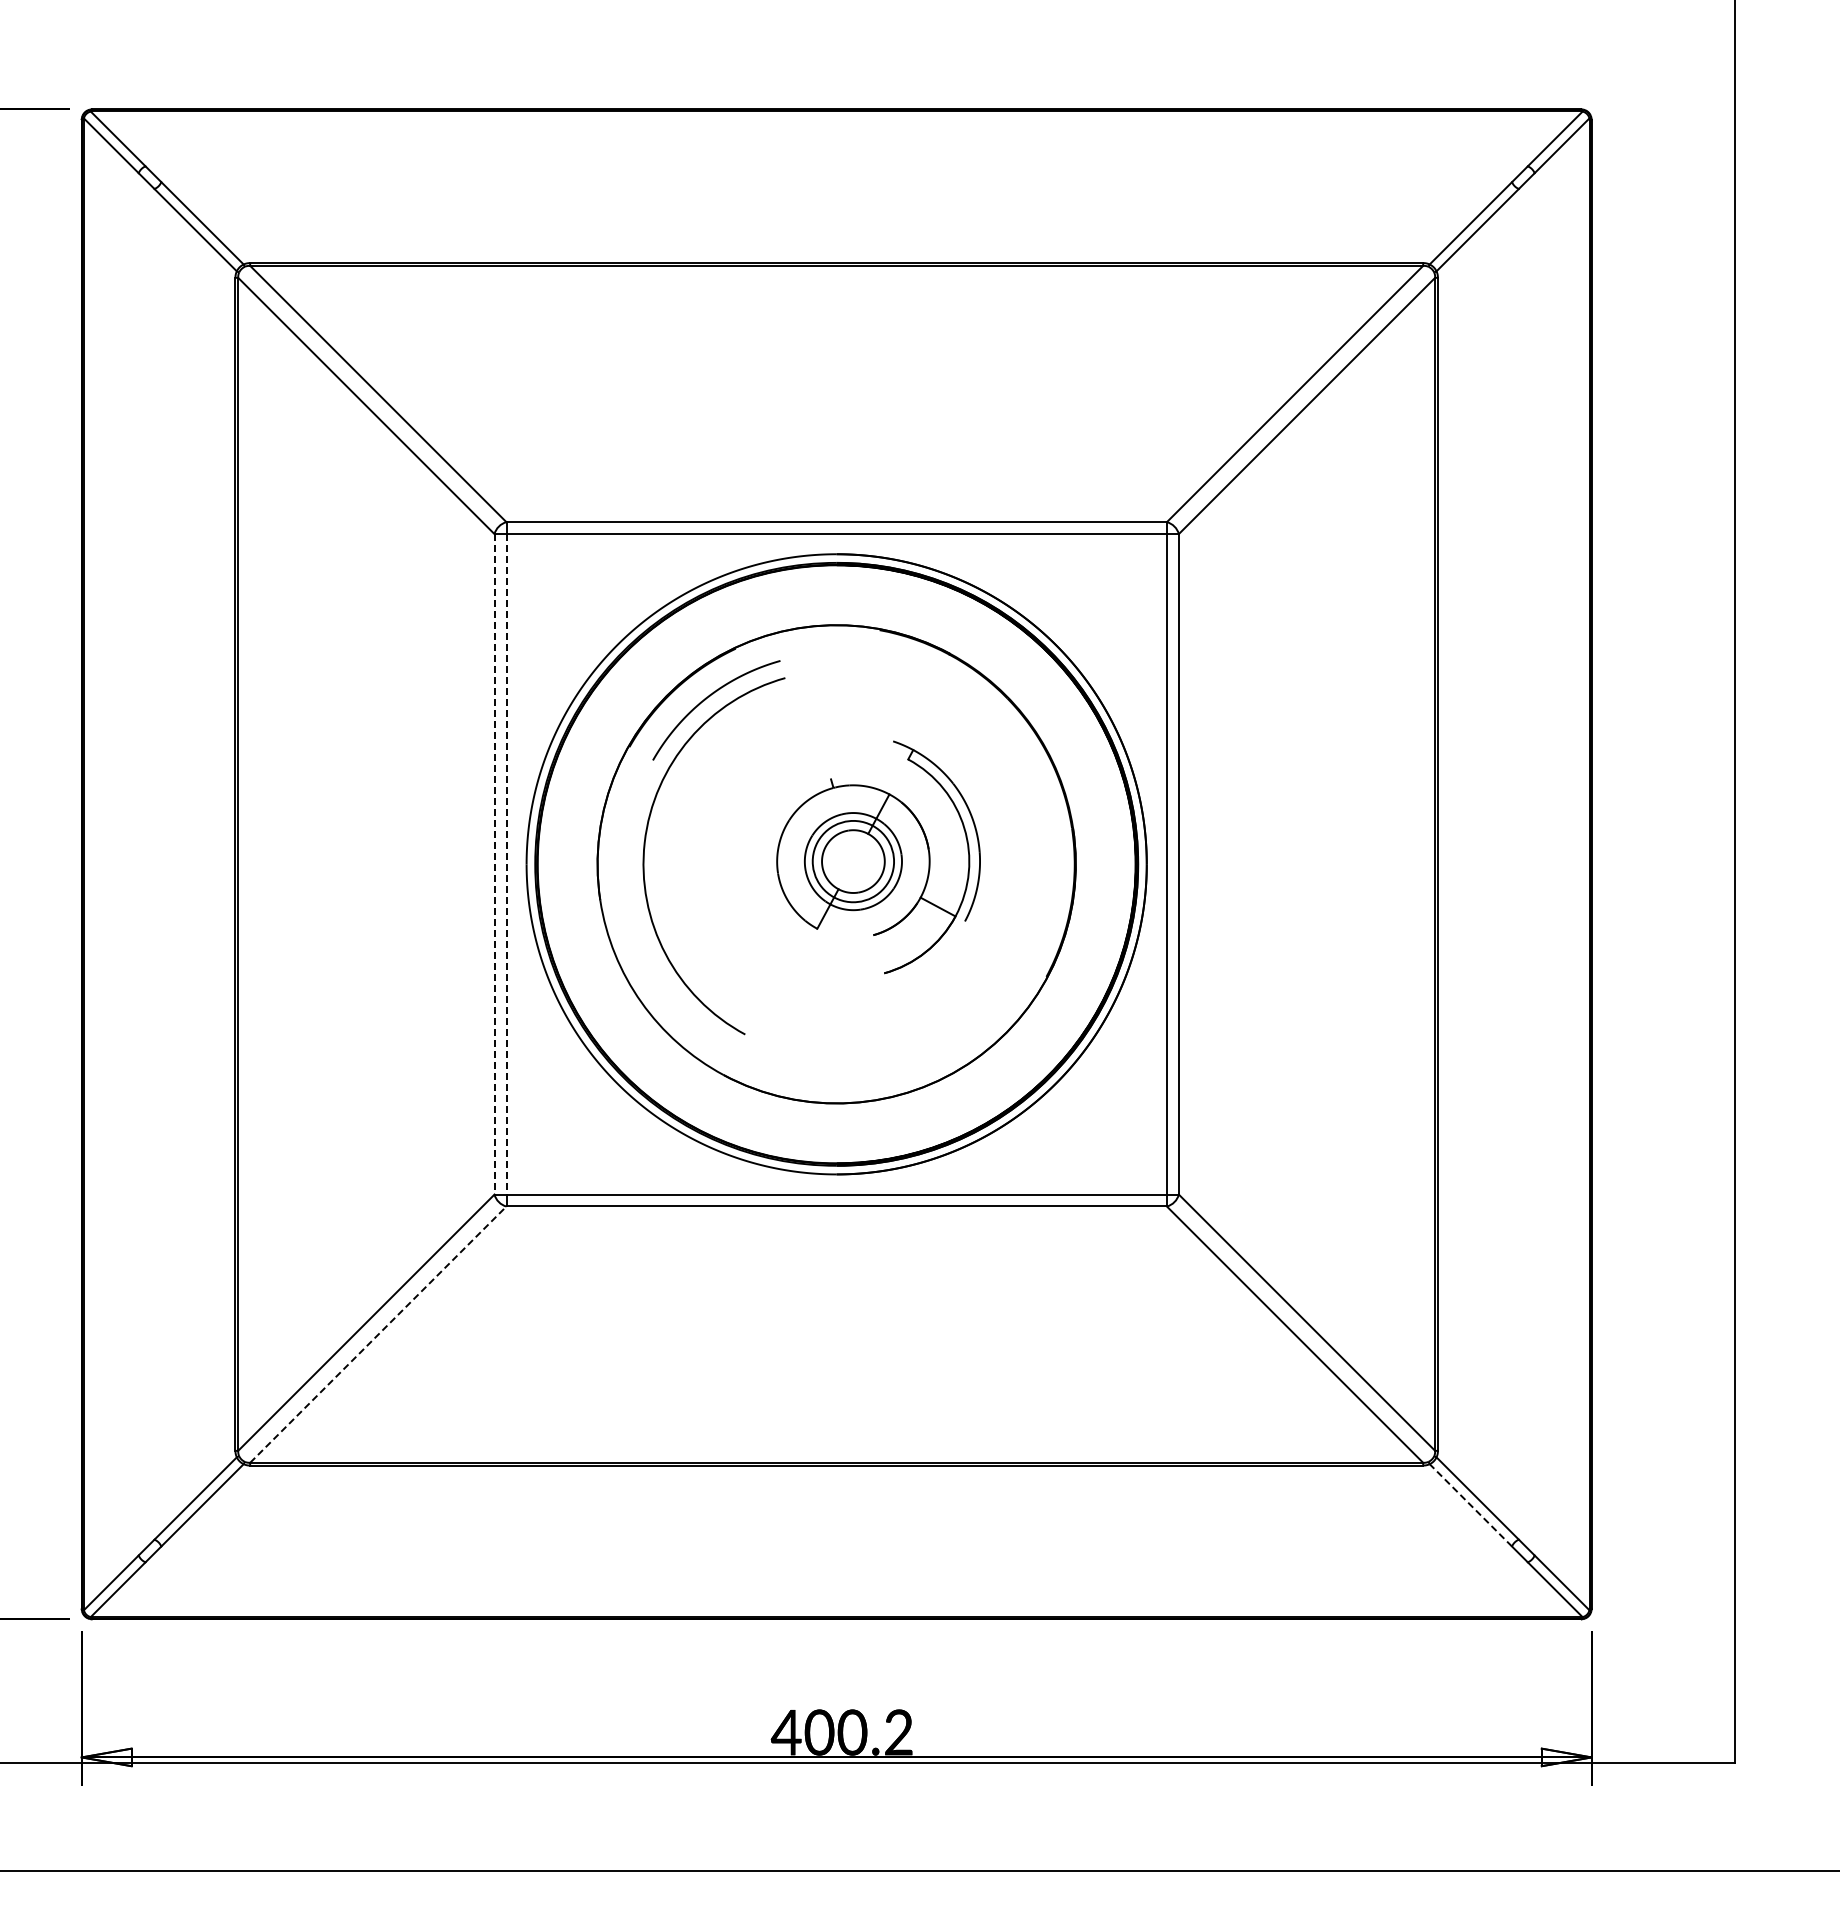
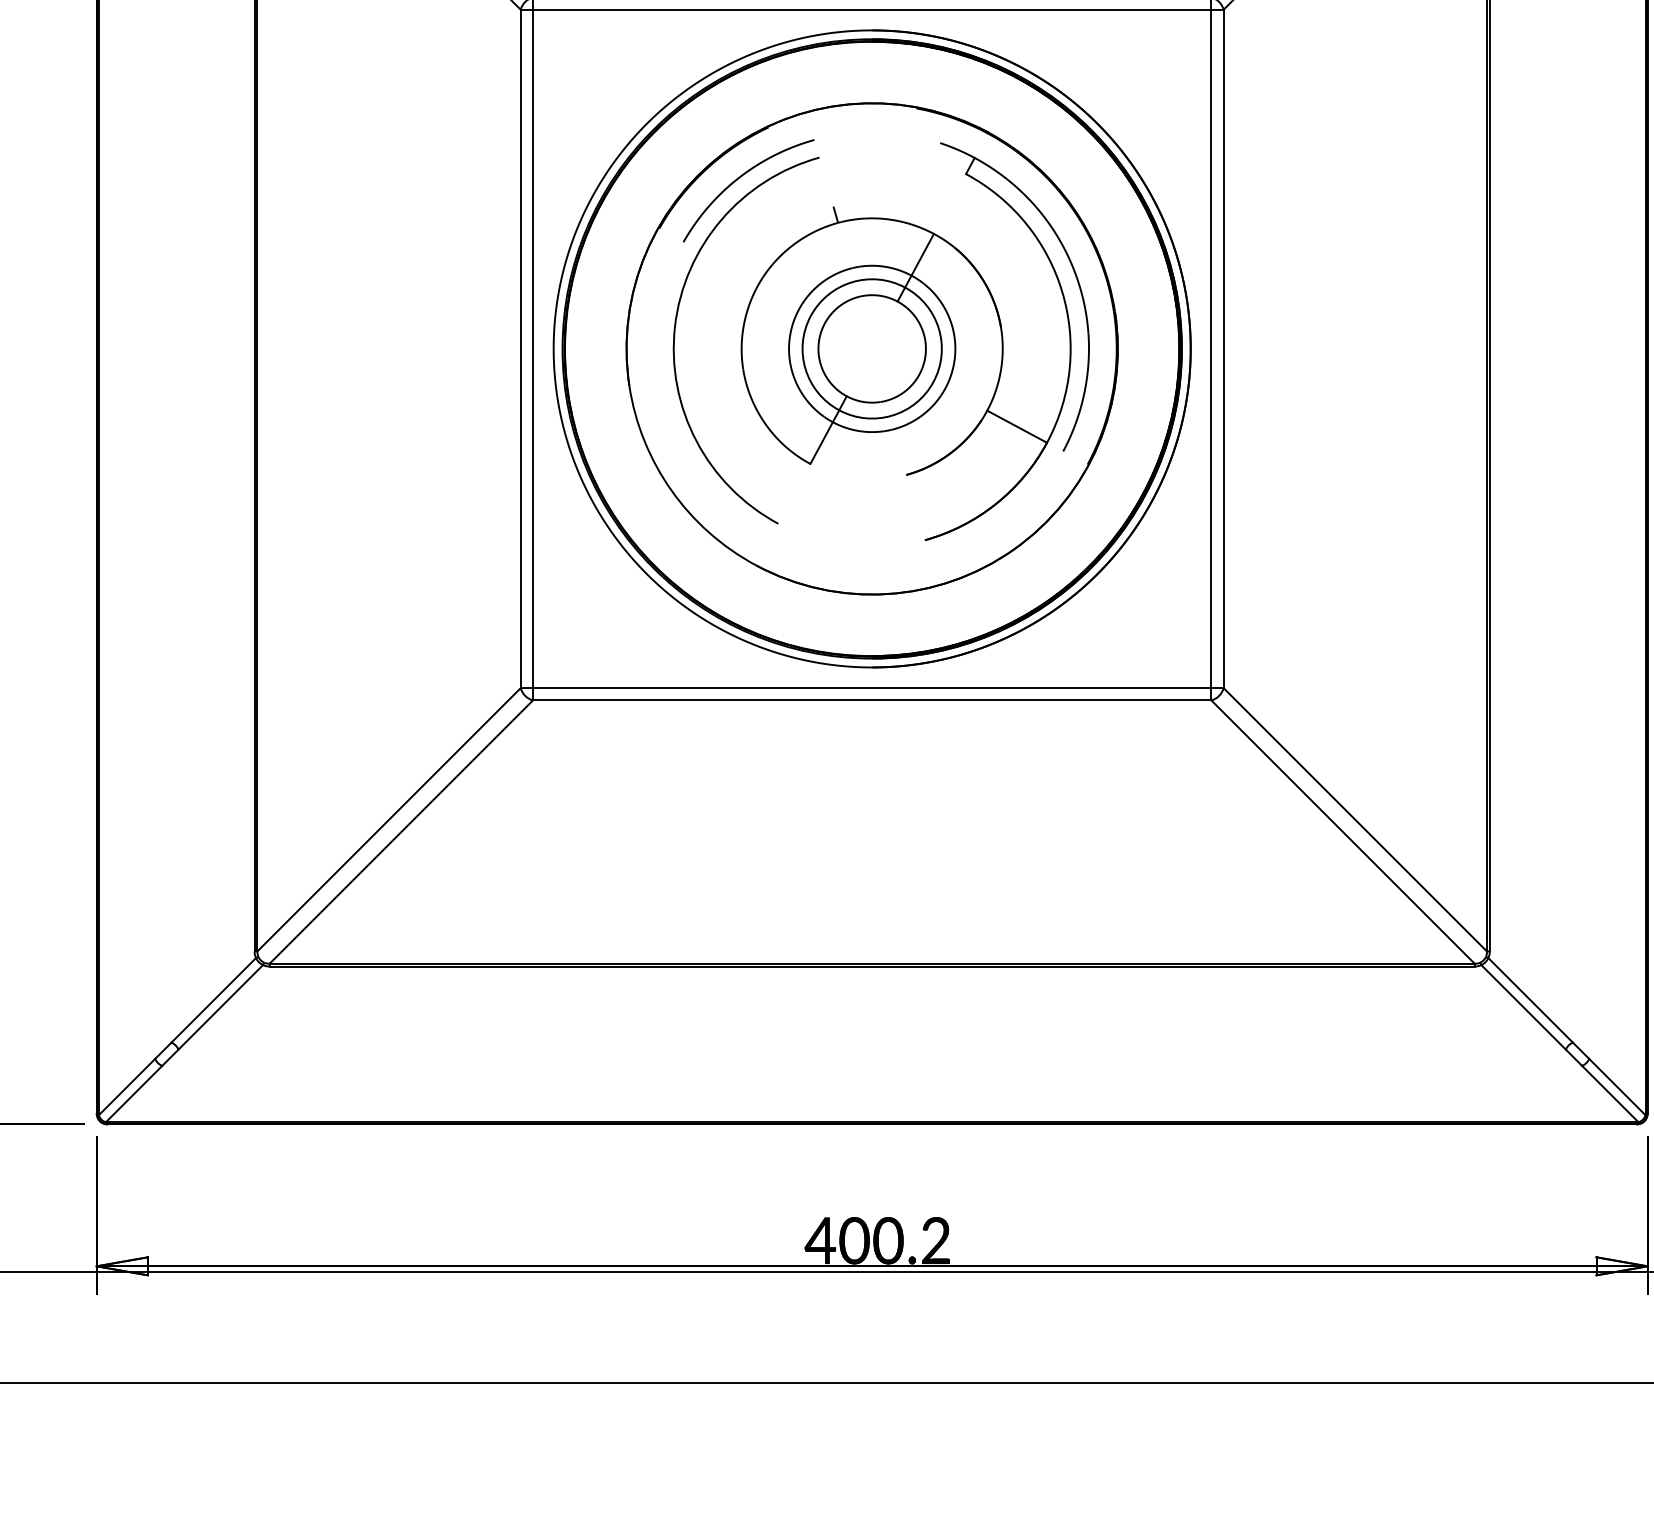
part: (878, 857) -> (915, 341), size x1.67
line: (494, 864) -> (520, 349), dashed -> solid
line: (506, 864) -> (533, 349), dashed -> solid
line: (378, 1334) -> (401, 831), dashed -> solid
line: (1470, 1505) -> (1523, 1007), dashed -> solid

